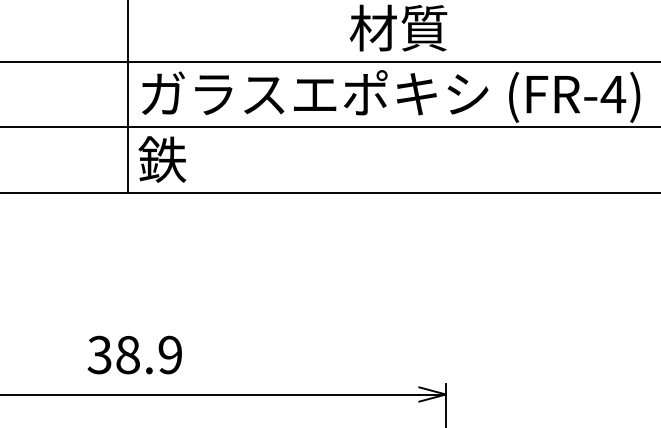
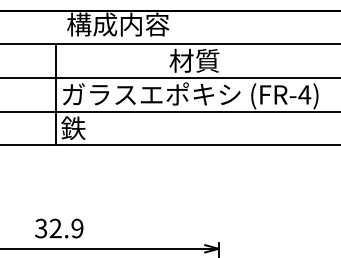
text: (127, 354) -> (55, 228), 38.9 -> 32.9

